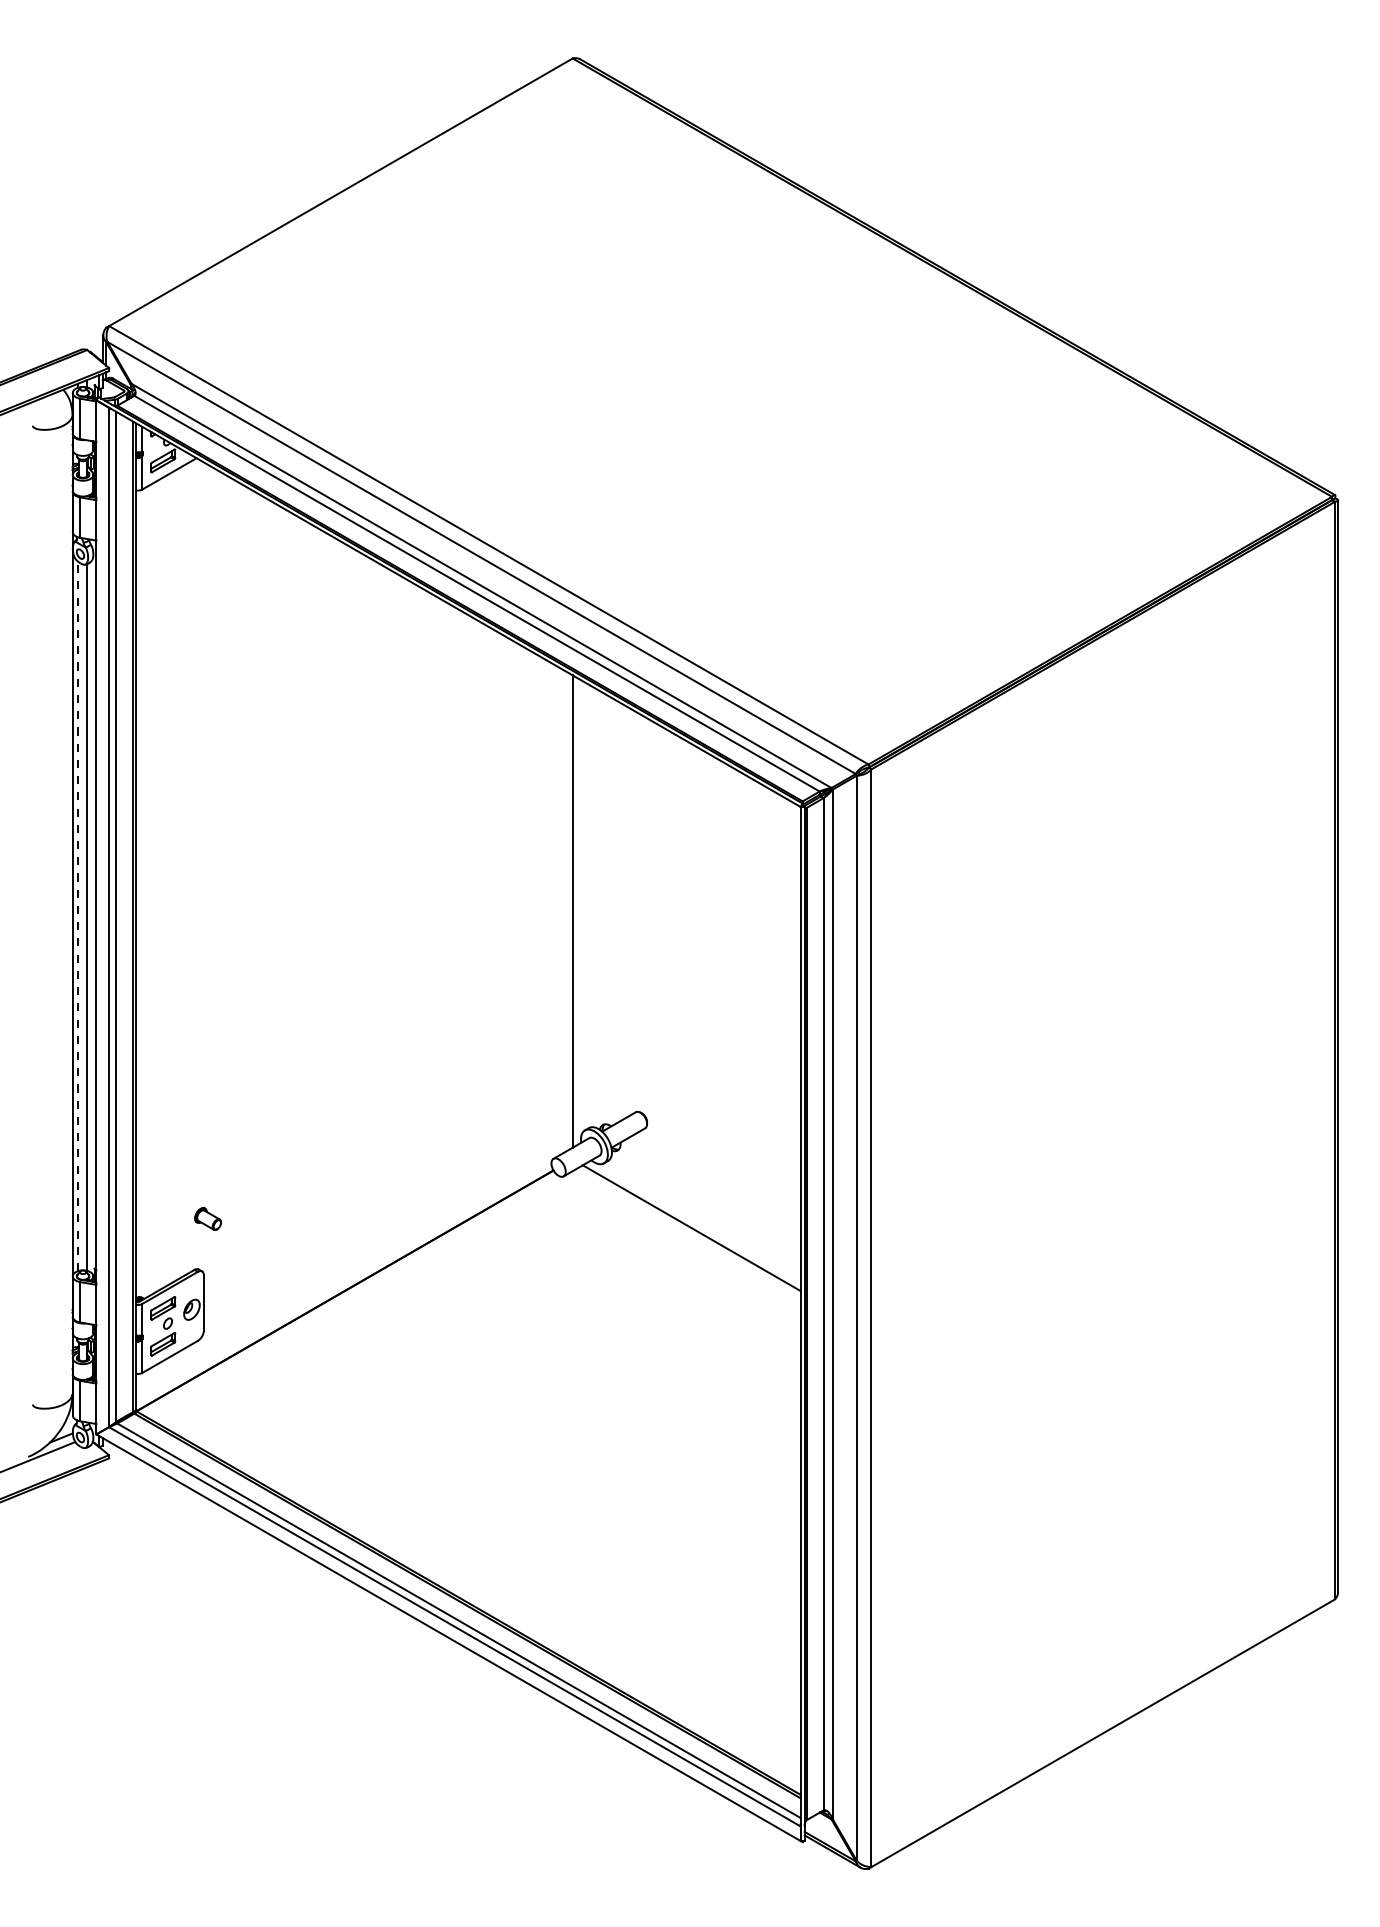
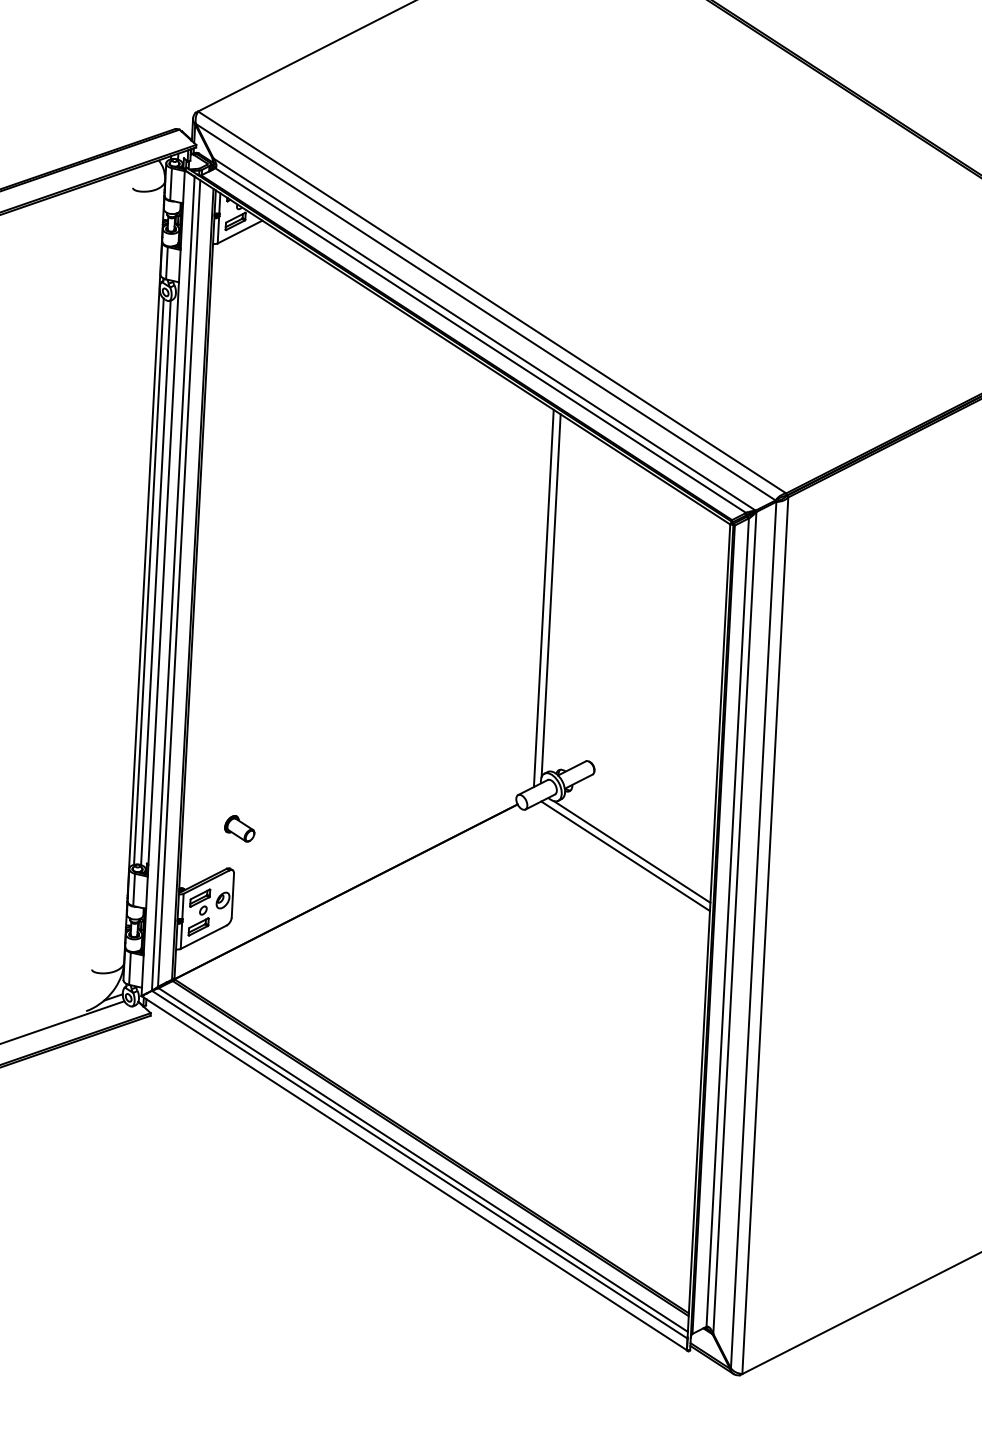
line: (581, 907) -> (551, 595), added
line: (78, 916) -> (148, 581), dashed -> solid
part: (207, 1218) -> (239, 828), size x1.43
line: (699, 1222) -> (632, 852), added

